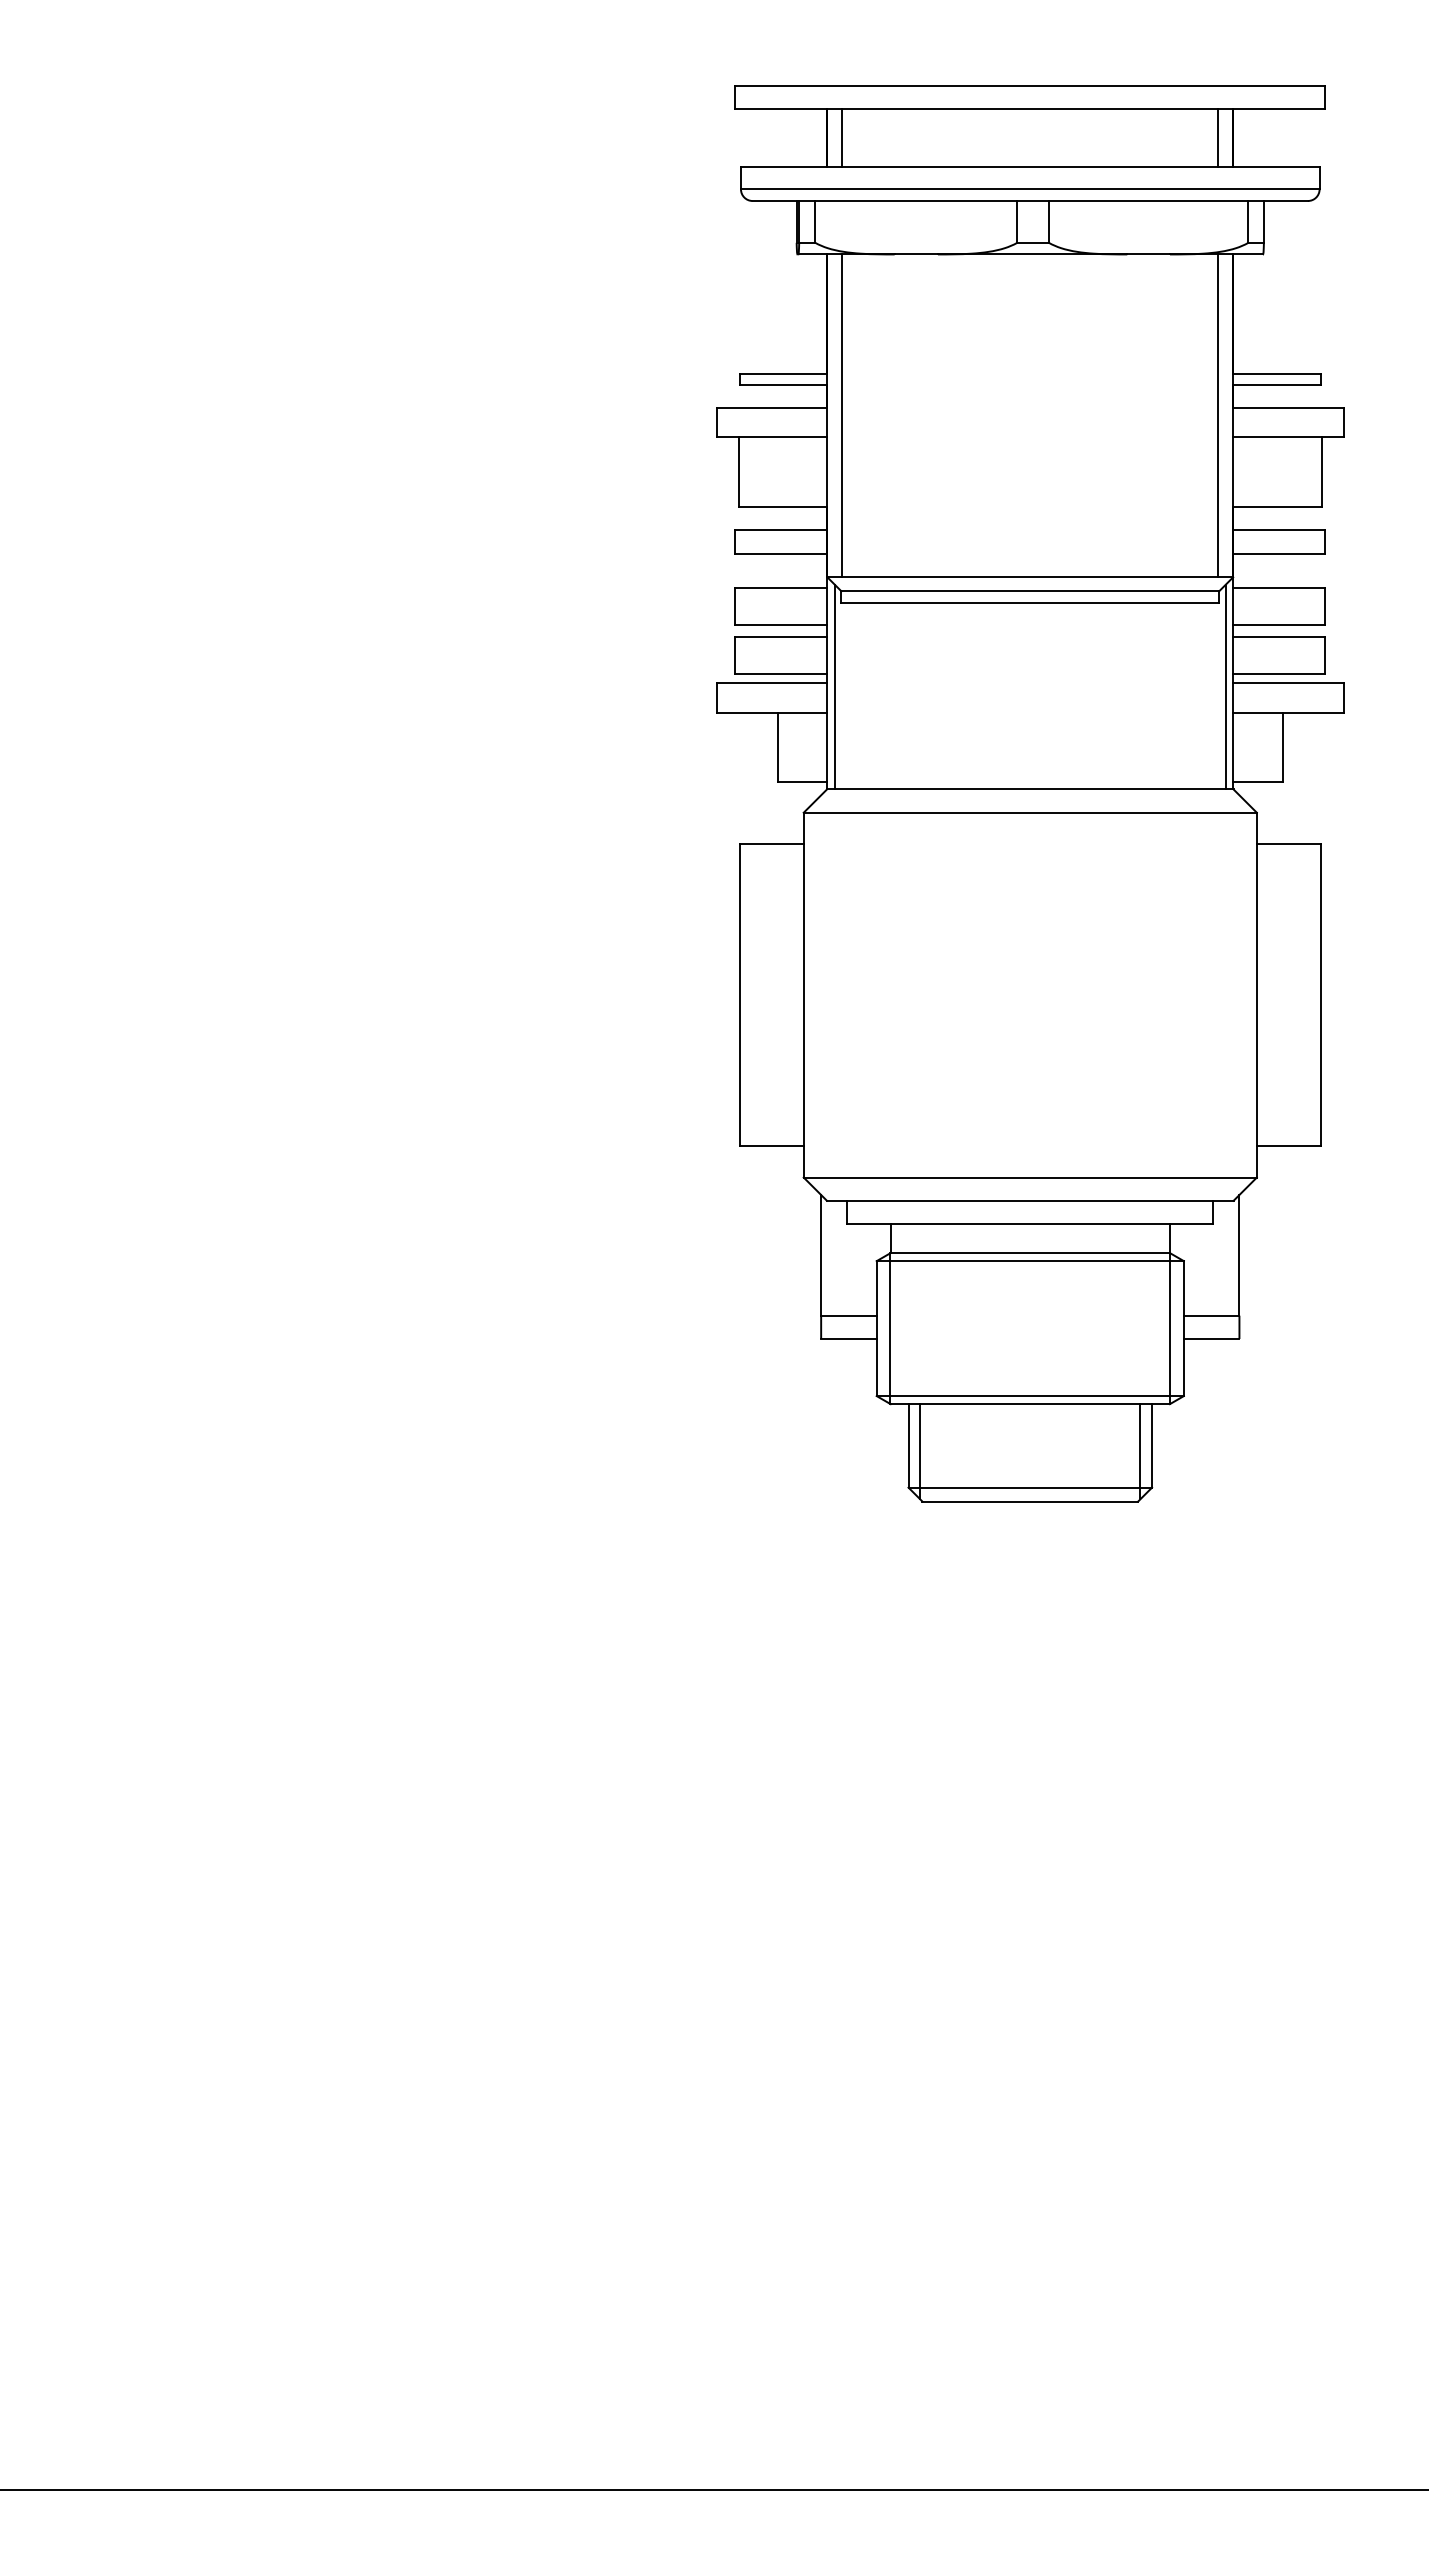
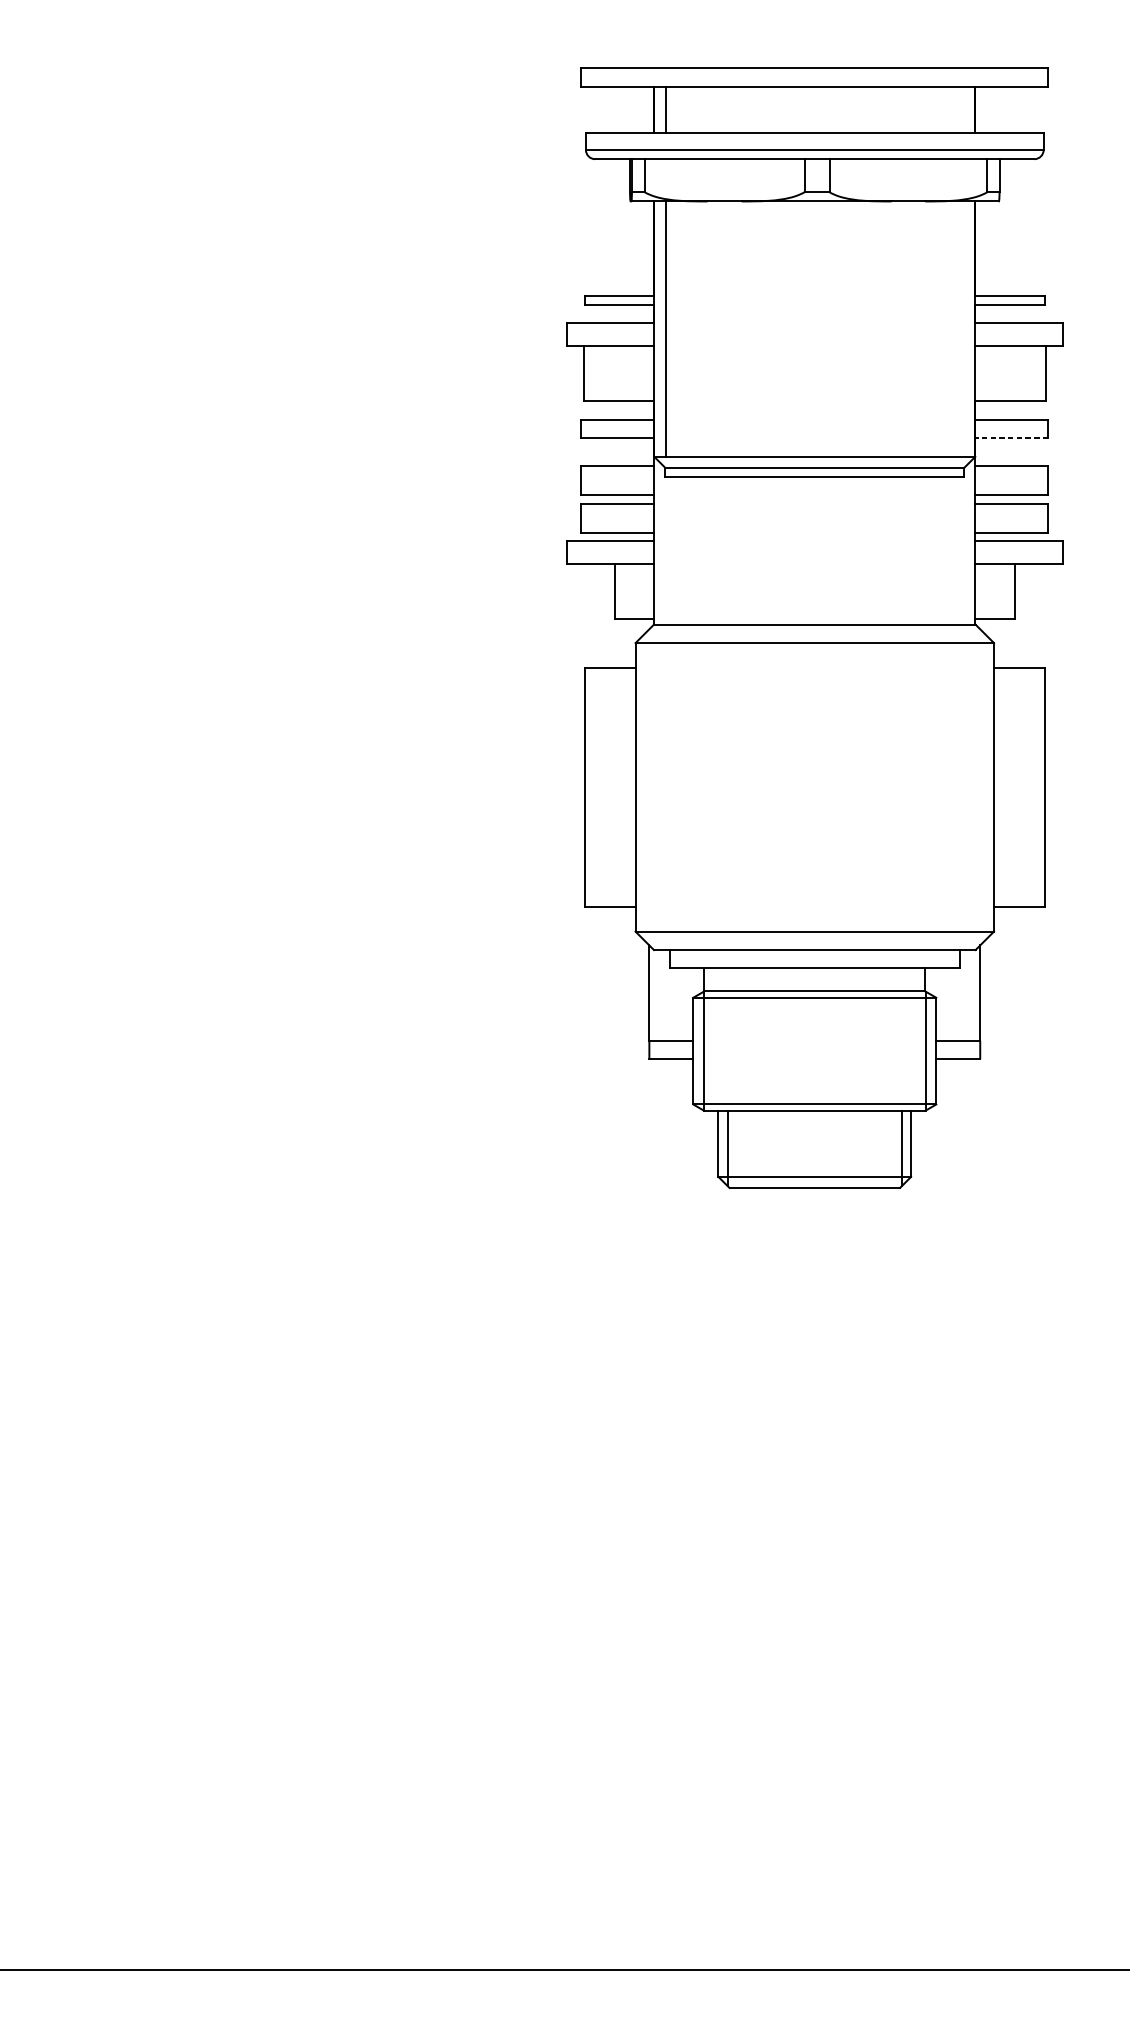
line: (1218, 138) -> (963, 109), removed
line: (1218, 415) -> (963, 328), removed
line: (1278, 553) -> (1011, 438), solid -> dashed
line: (834, 686) -> (659, 543), removed
line: (1225, 686) -> (969, 543), removed

